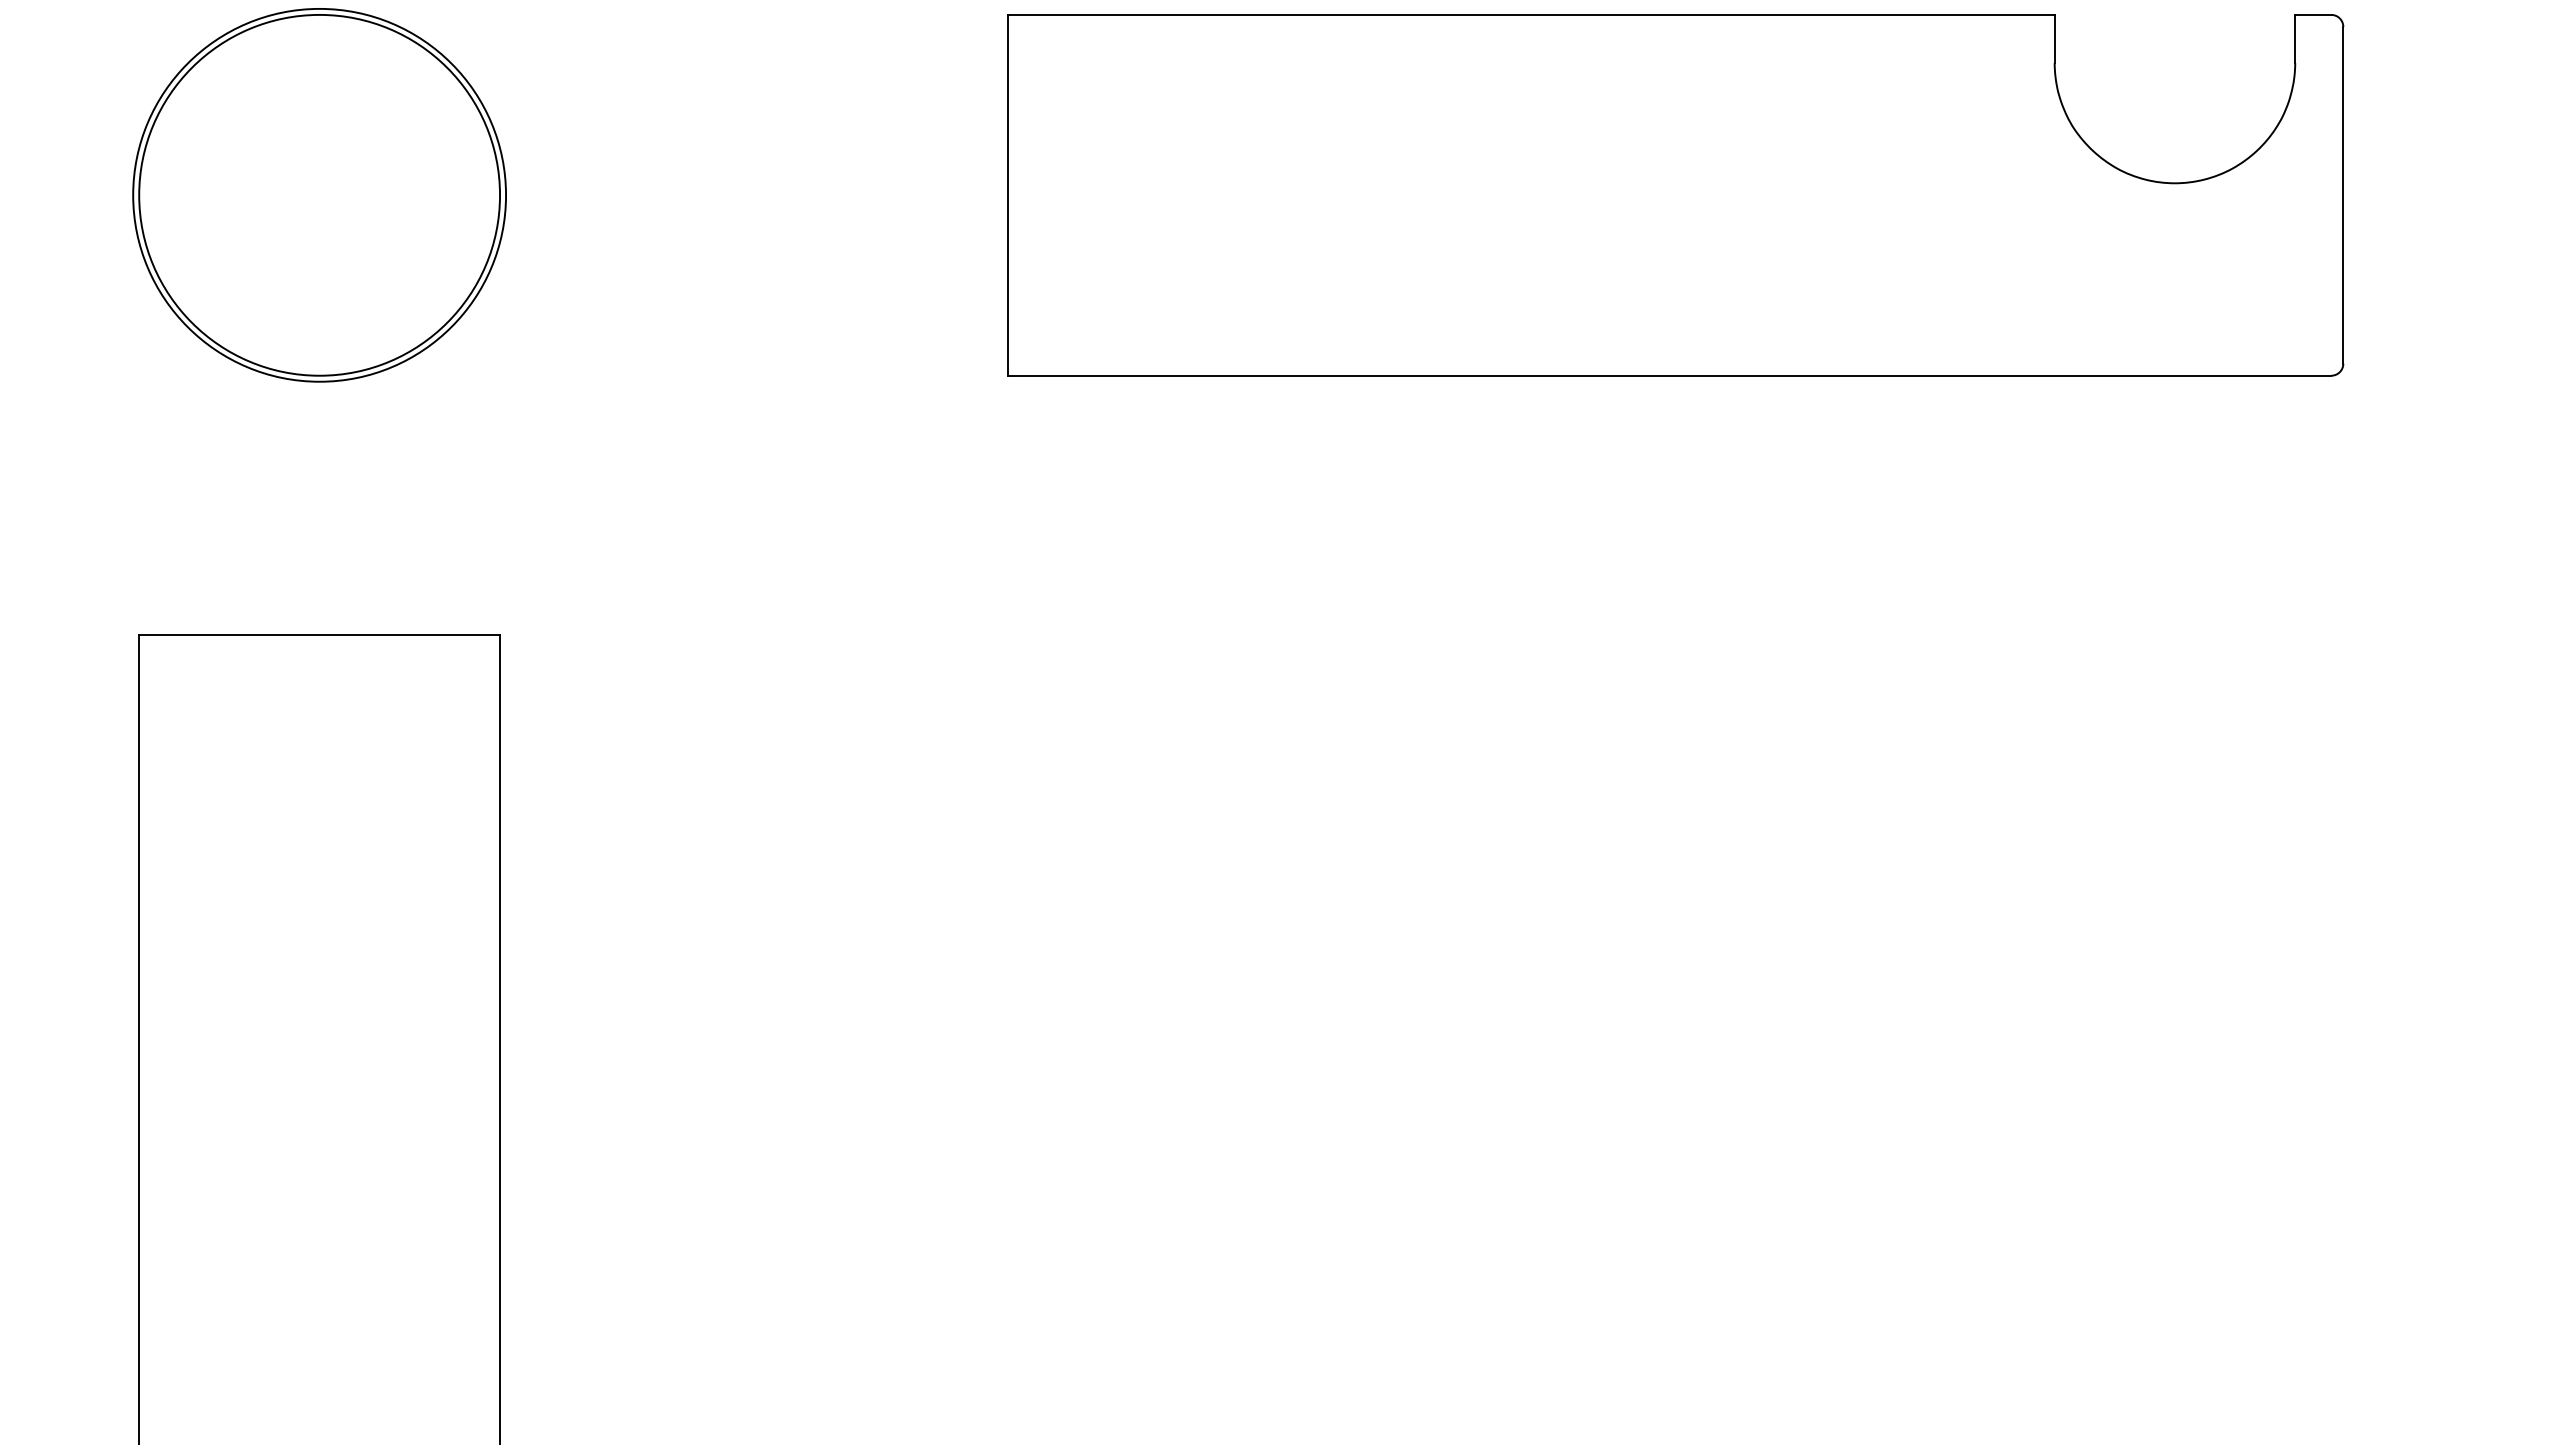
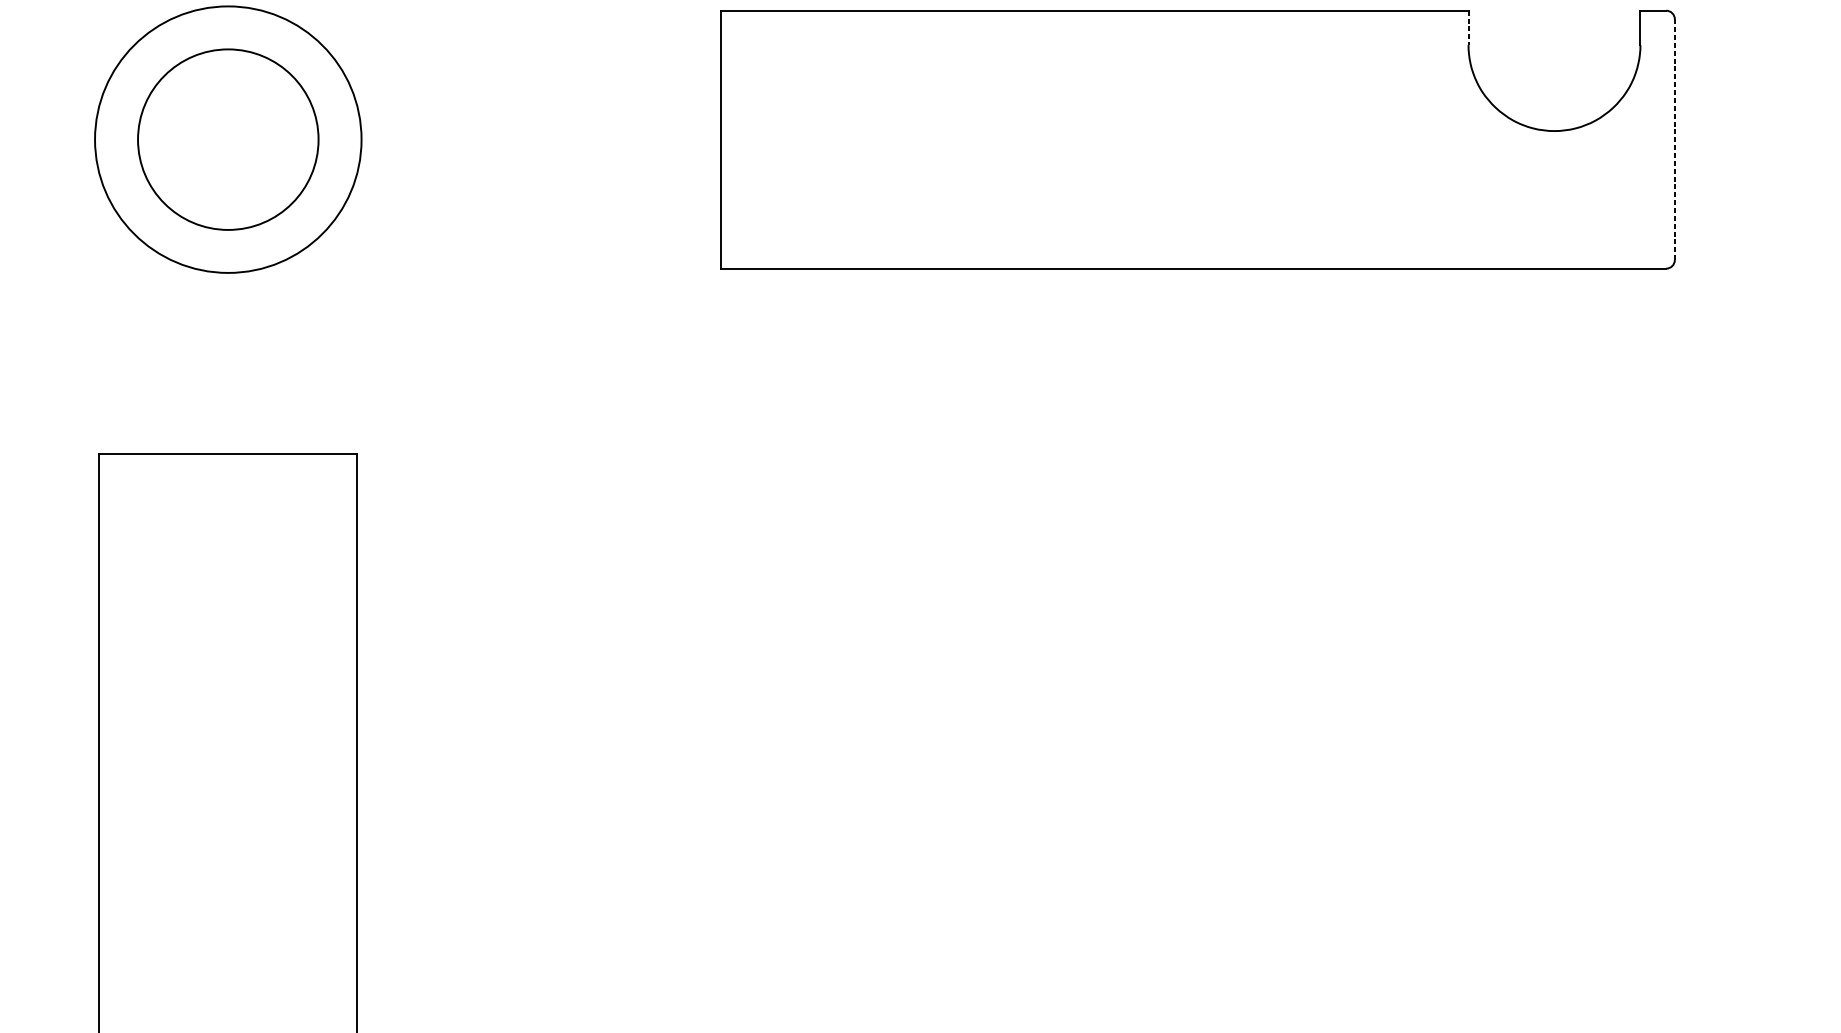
line: (2054, 39) -> (1468, 28), solid -> dashed
circle: (319, 194) -> (228, 139), size x0.7
line: (2343, 195) -> (1674, 139), solid -> dashed

